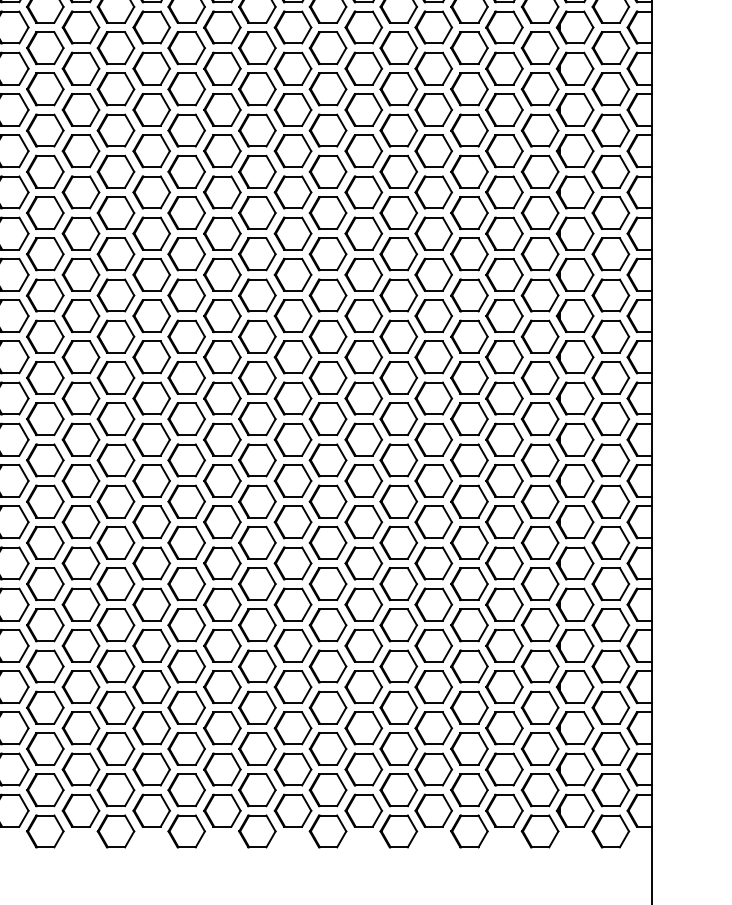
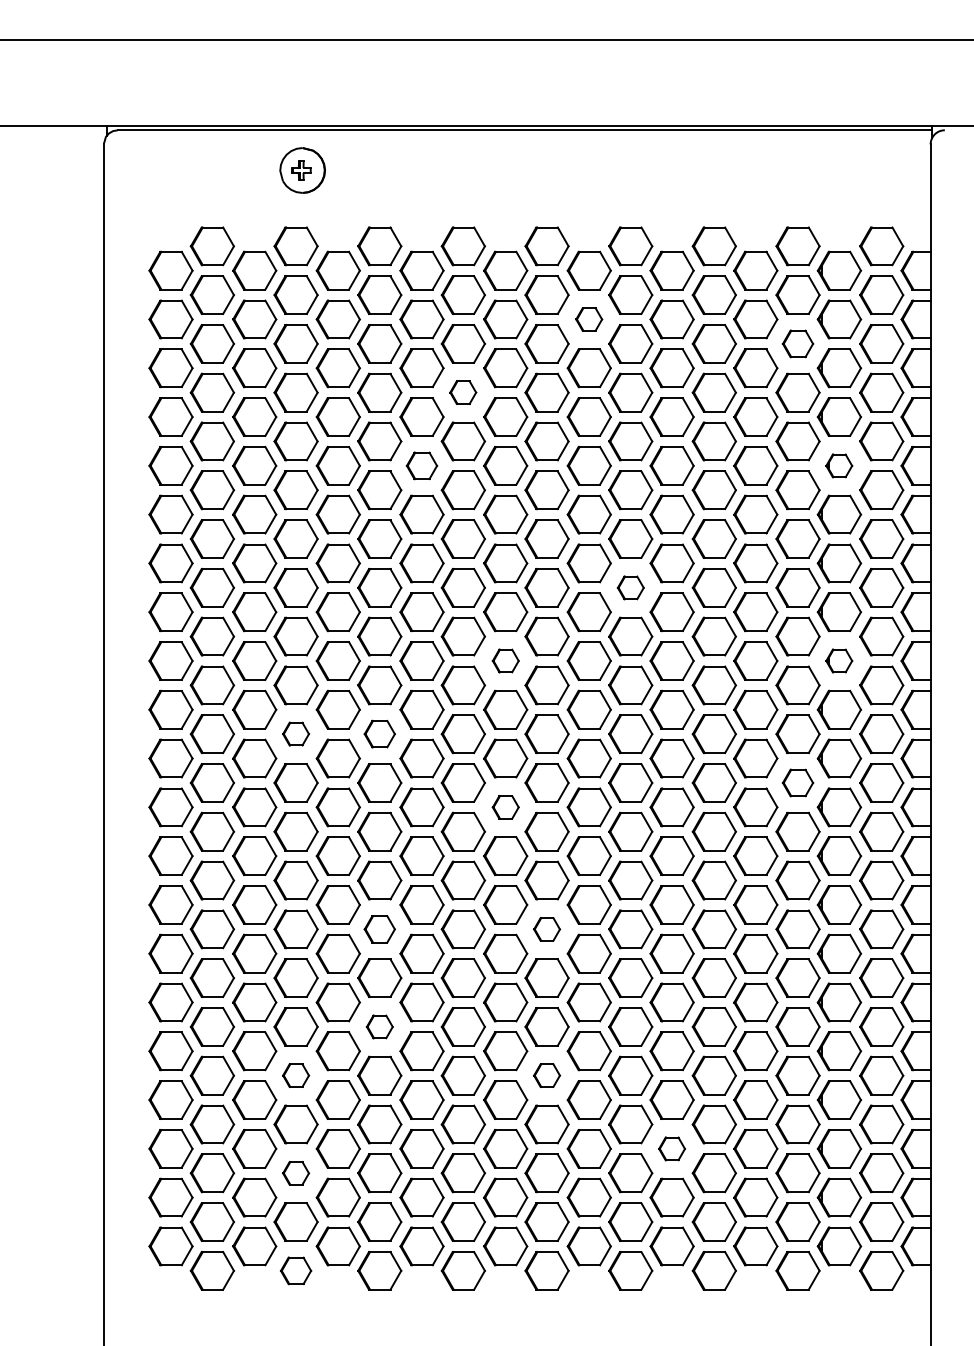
part: (363, 27) -> (588, 319), size x0.6
part: (539, 47) -> (797, 343), size x0.7
part: (256, 89) -> (462, 392), size x0.6
part: (221, 150) -> (421, 465), size x0.7
part: (574, 150) -> (838, 465), size x0.6
part: (398, 253) -> (630, 587), size x0.6
part: (292, 315) -> (505, 660), size x0.6
part: (574, 315) -> (838, 660), size x0.6
part: (115, 377) -> (295, 733), size x0.6
part: (186, 377) -> (379, 733), size x0.7
part: (539, 418) -> (797, 782), size x0.7
part: (292, 439) -> (505, 807), size x0.6
part: (186, 542) -> (379, 929), size x0.7
part: (327, 542) -> (546, 929), size x0.6
part: (186, 624) -> (379, 1026), size x0.6
part: (115, 666) -> (295, 1075), size x0.6
part: (327, 666) -> (546, 1075), size x0.6
part: (433, 728) -> (671, 1148), size x0.6
part: (115, 749) -> (295, 1173), size x0.6
part: (115, 831) -> (295, 1270), size x0.7

